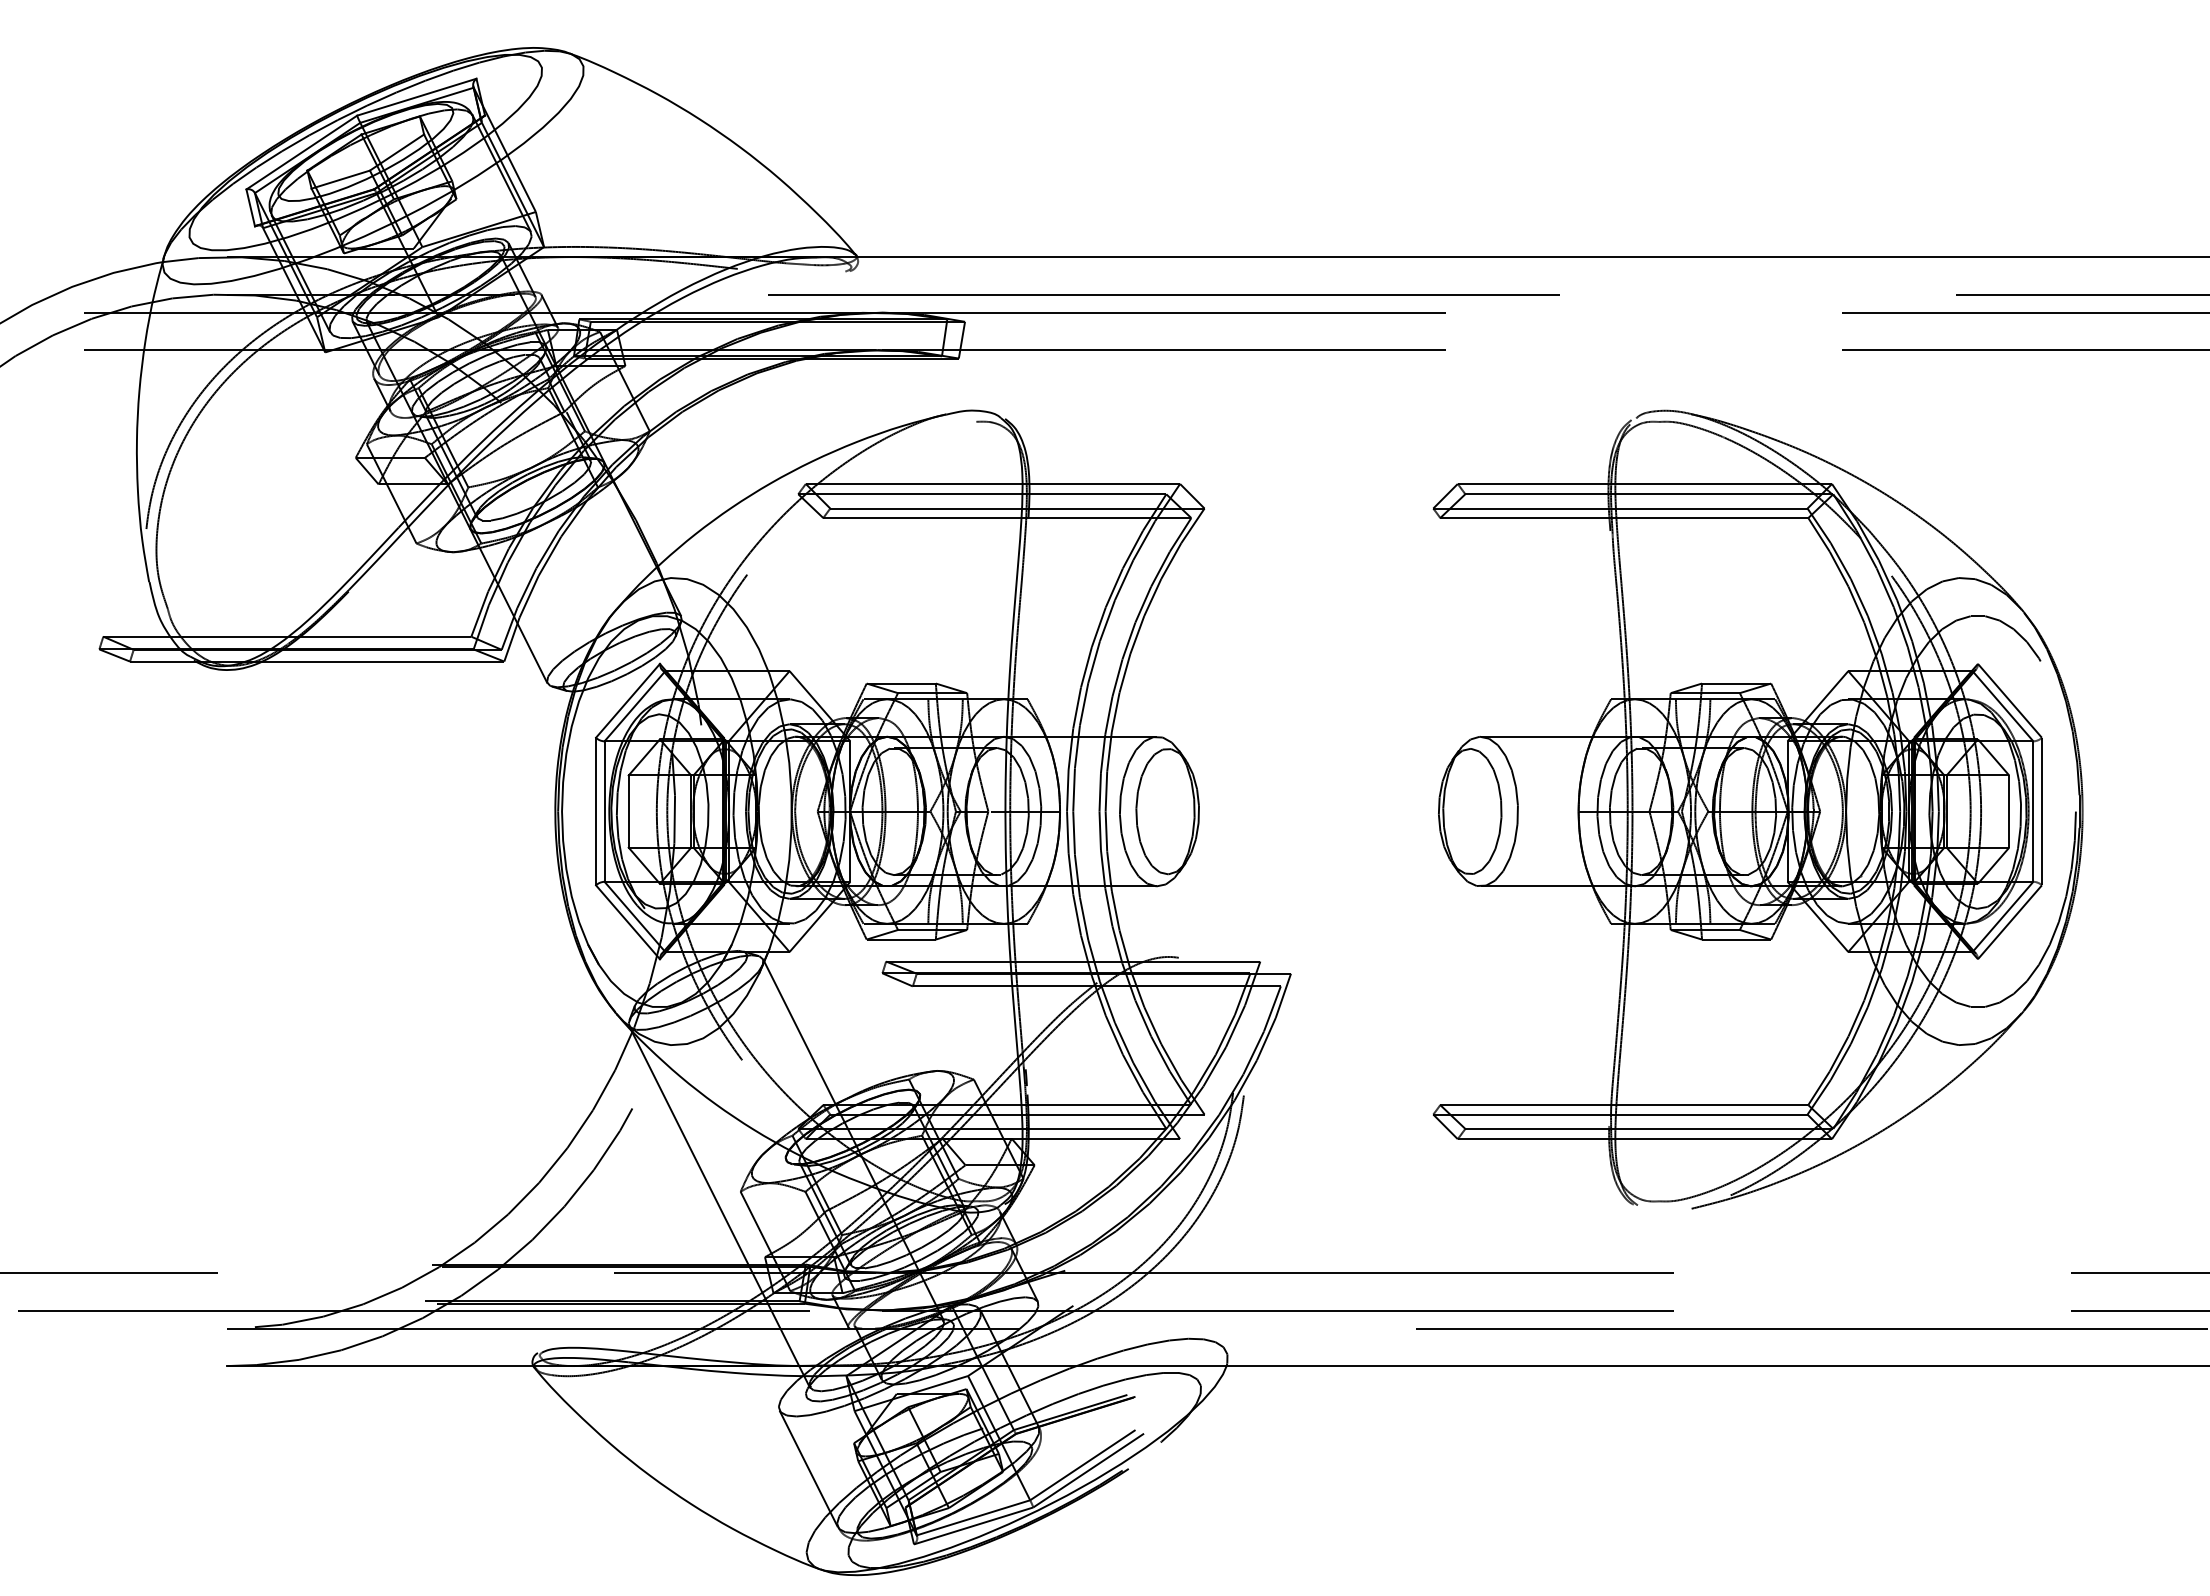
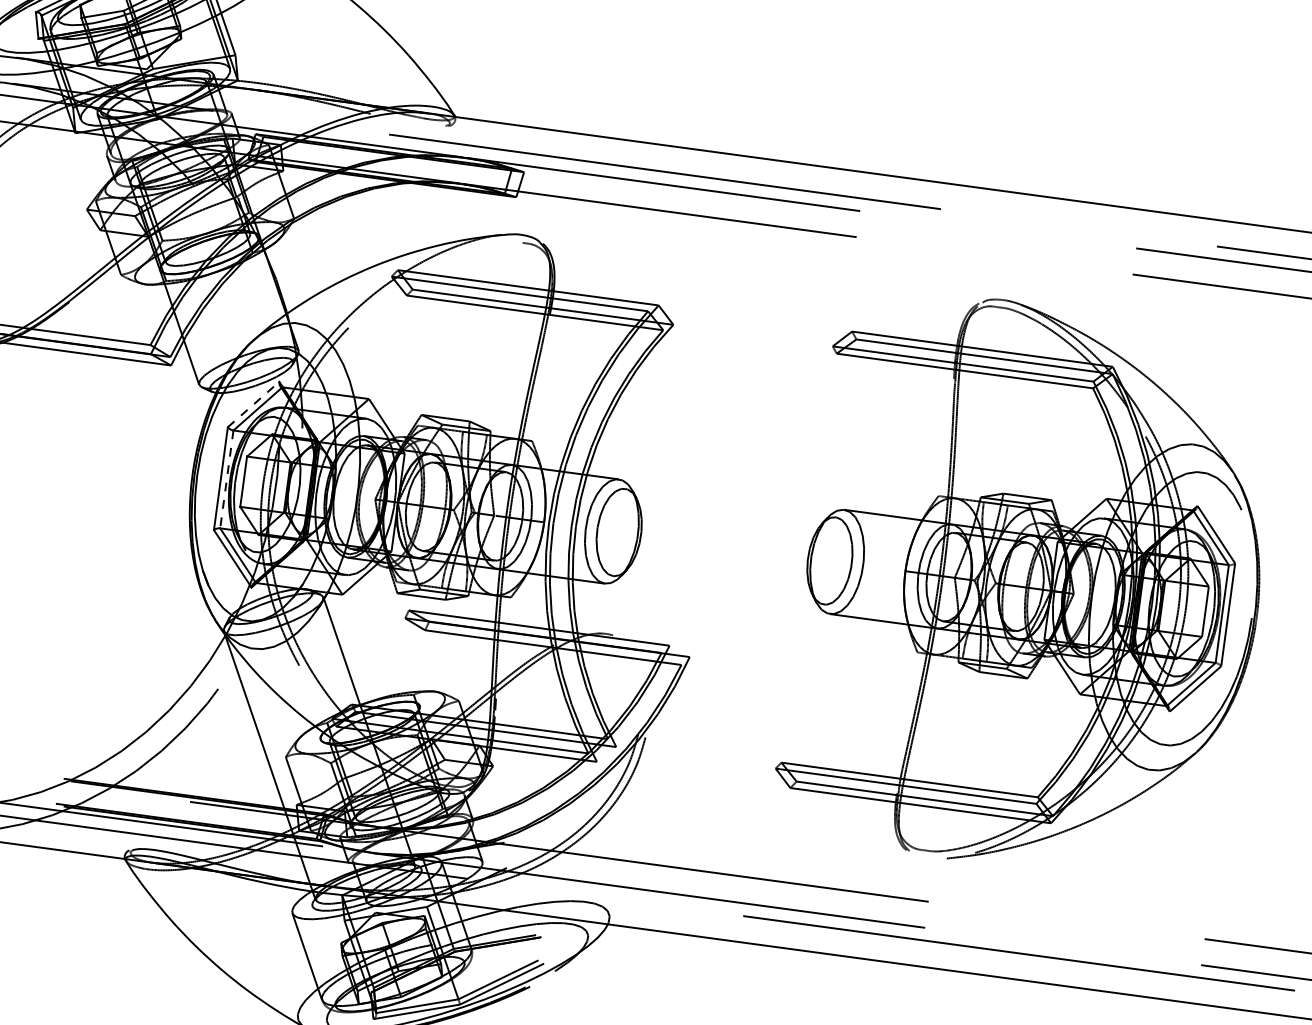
line: (628, 700) -> (253, 404), solid -> dashed
line: (604, 812) -> (226, 480), solid -> dashed

